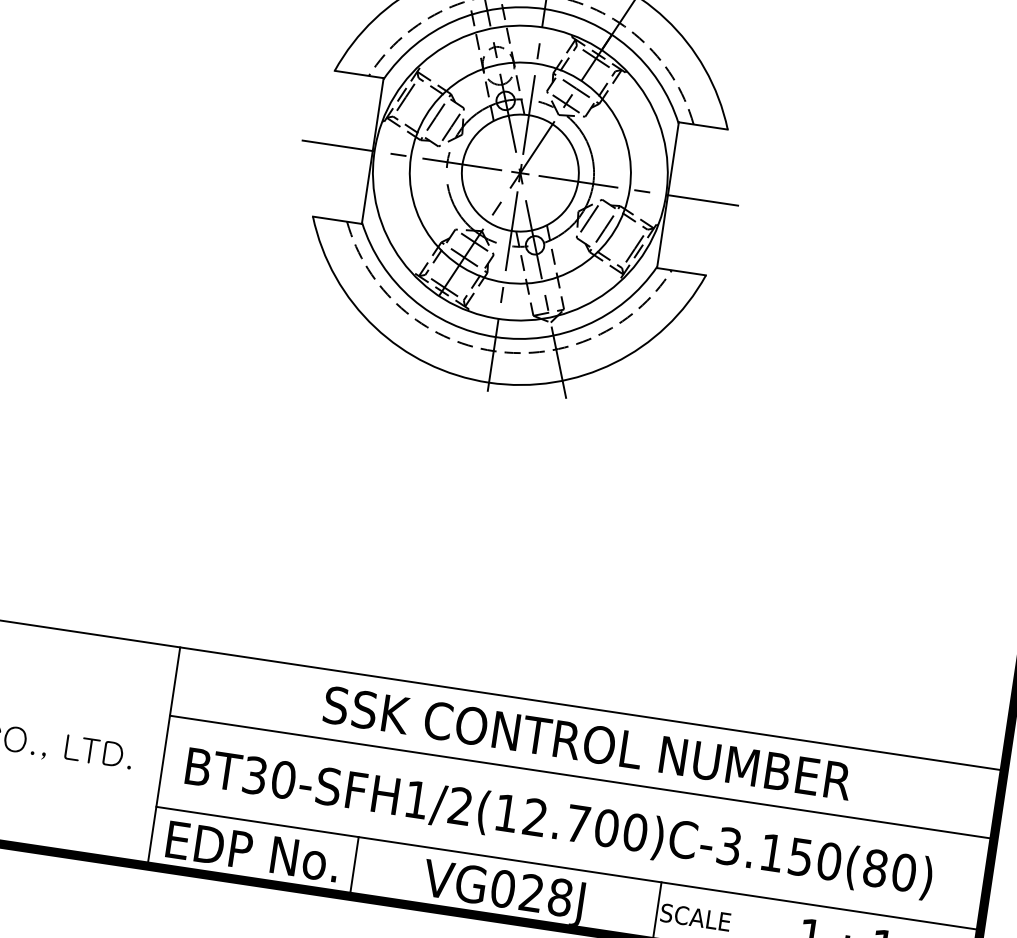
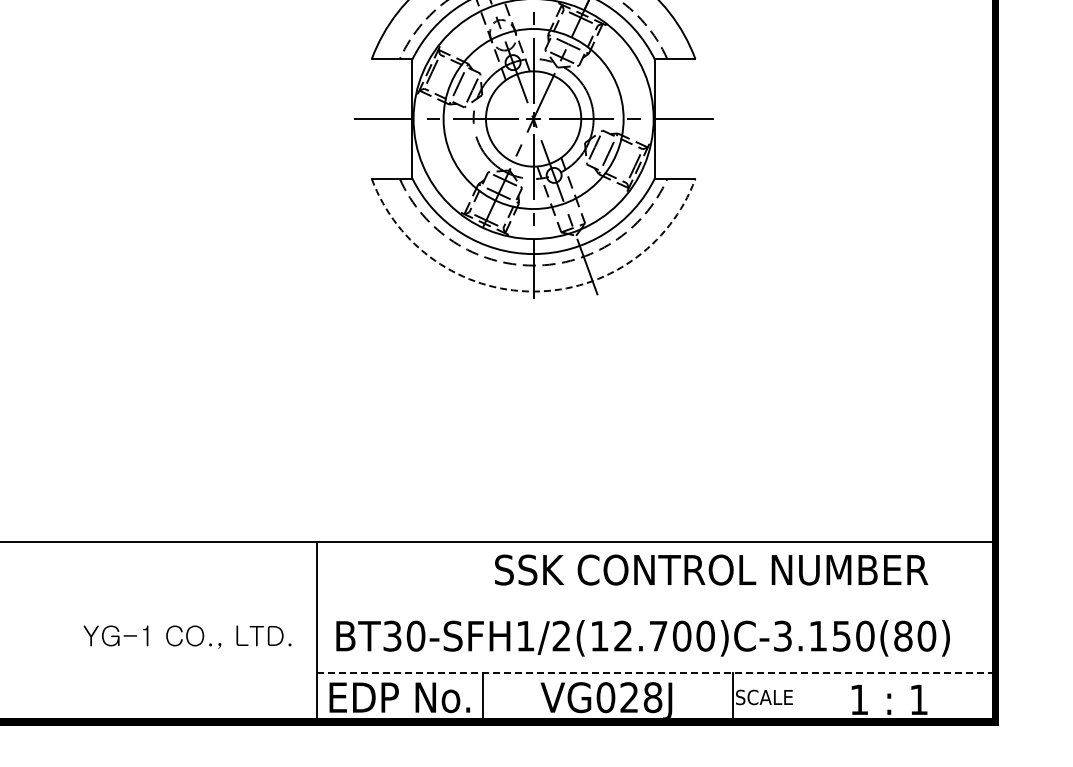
arc: (488, 382) -> (533, 291), solid -> dashed
text: (587, 742) -> (711, 569), moved
line: (581, 777) -> (655, 598), removed
line: (567, 868) -> (655, 673), solid -> dashed

